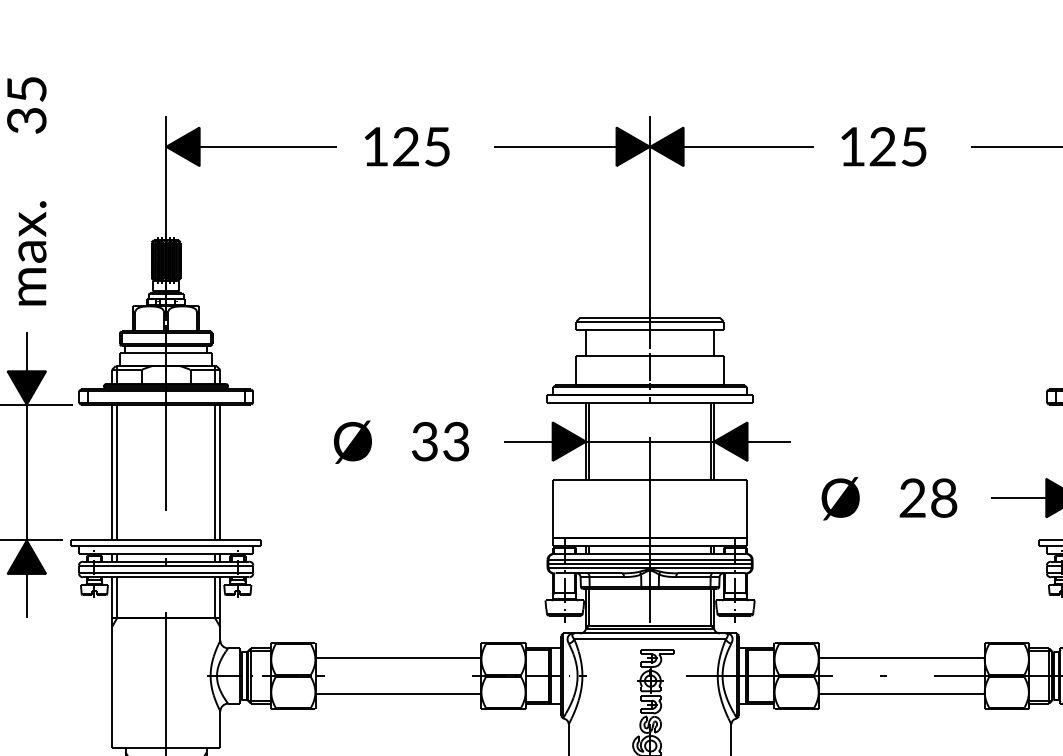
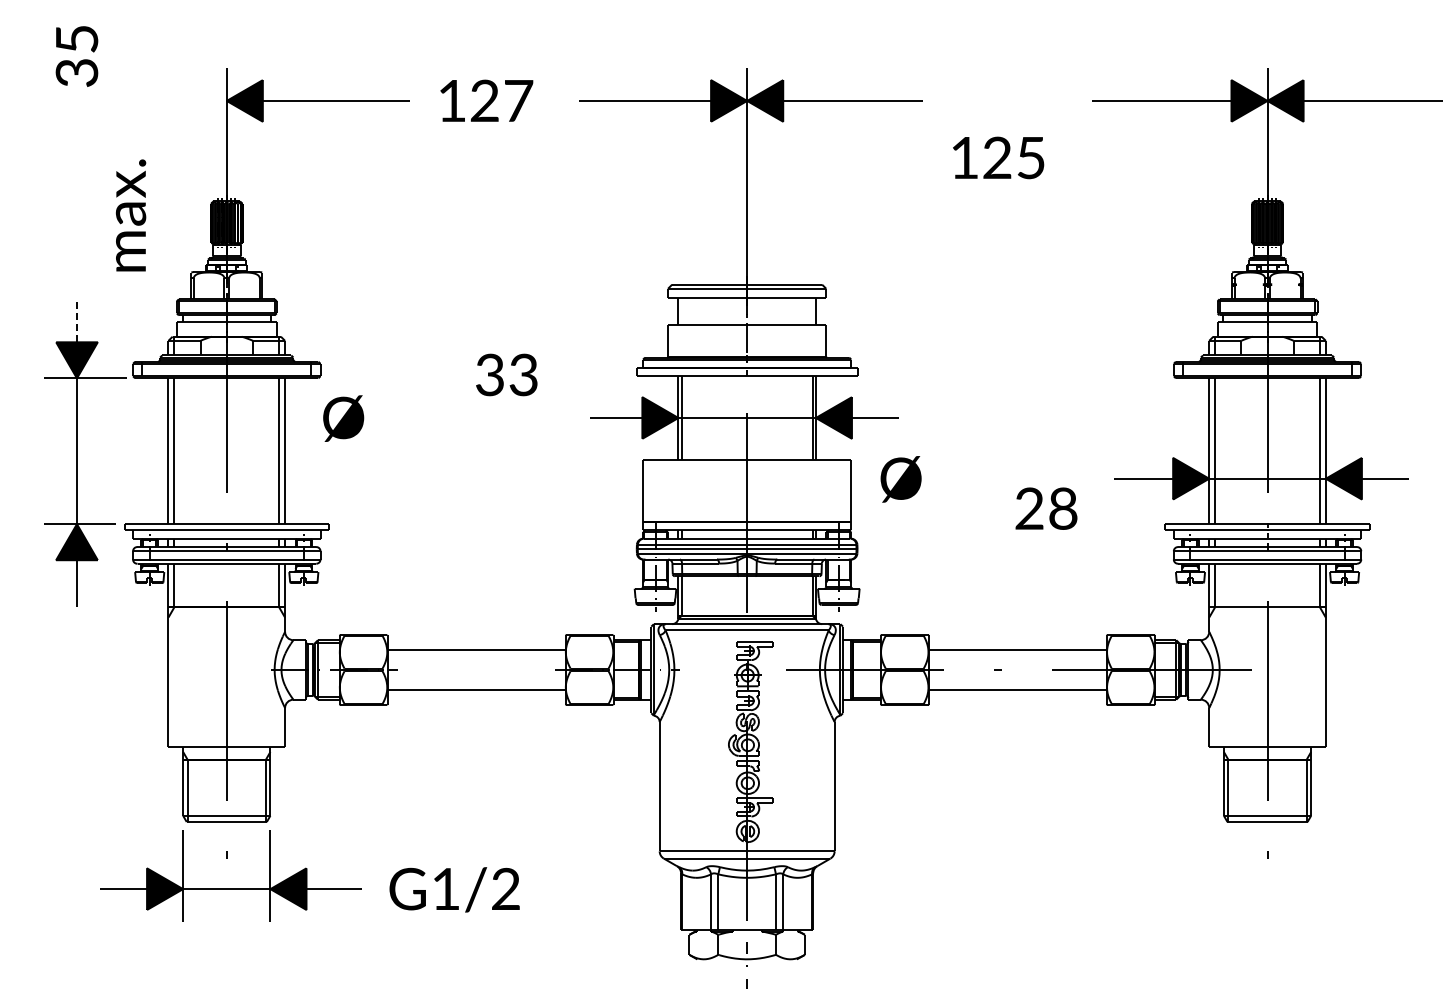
text: (883, 146) -> (998, 157), moved
text: (438, 147) -> (519, 101), 25 -> 27
text: (32, 253) -> (131, 215), moved
line: (26, 351) -> (76, 321), solid -> dashed
text: (440, 441) -> (506, 374), moved
text: (352, 442) -> (343, 418), moved
text: (928, 497) -> (1046, 508), moved
text: (840, 498) -> (900, 479), moved

